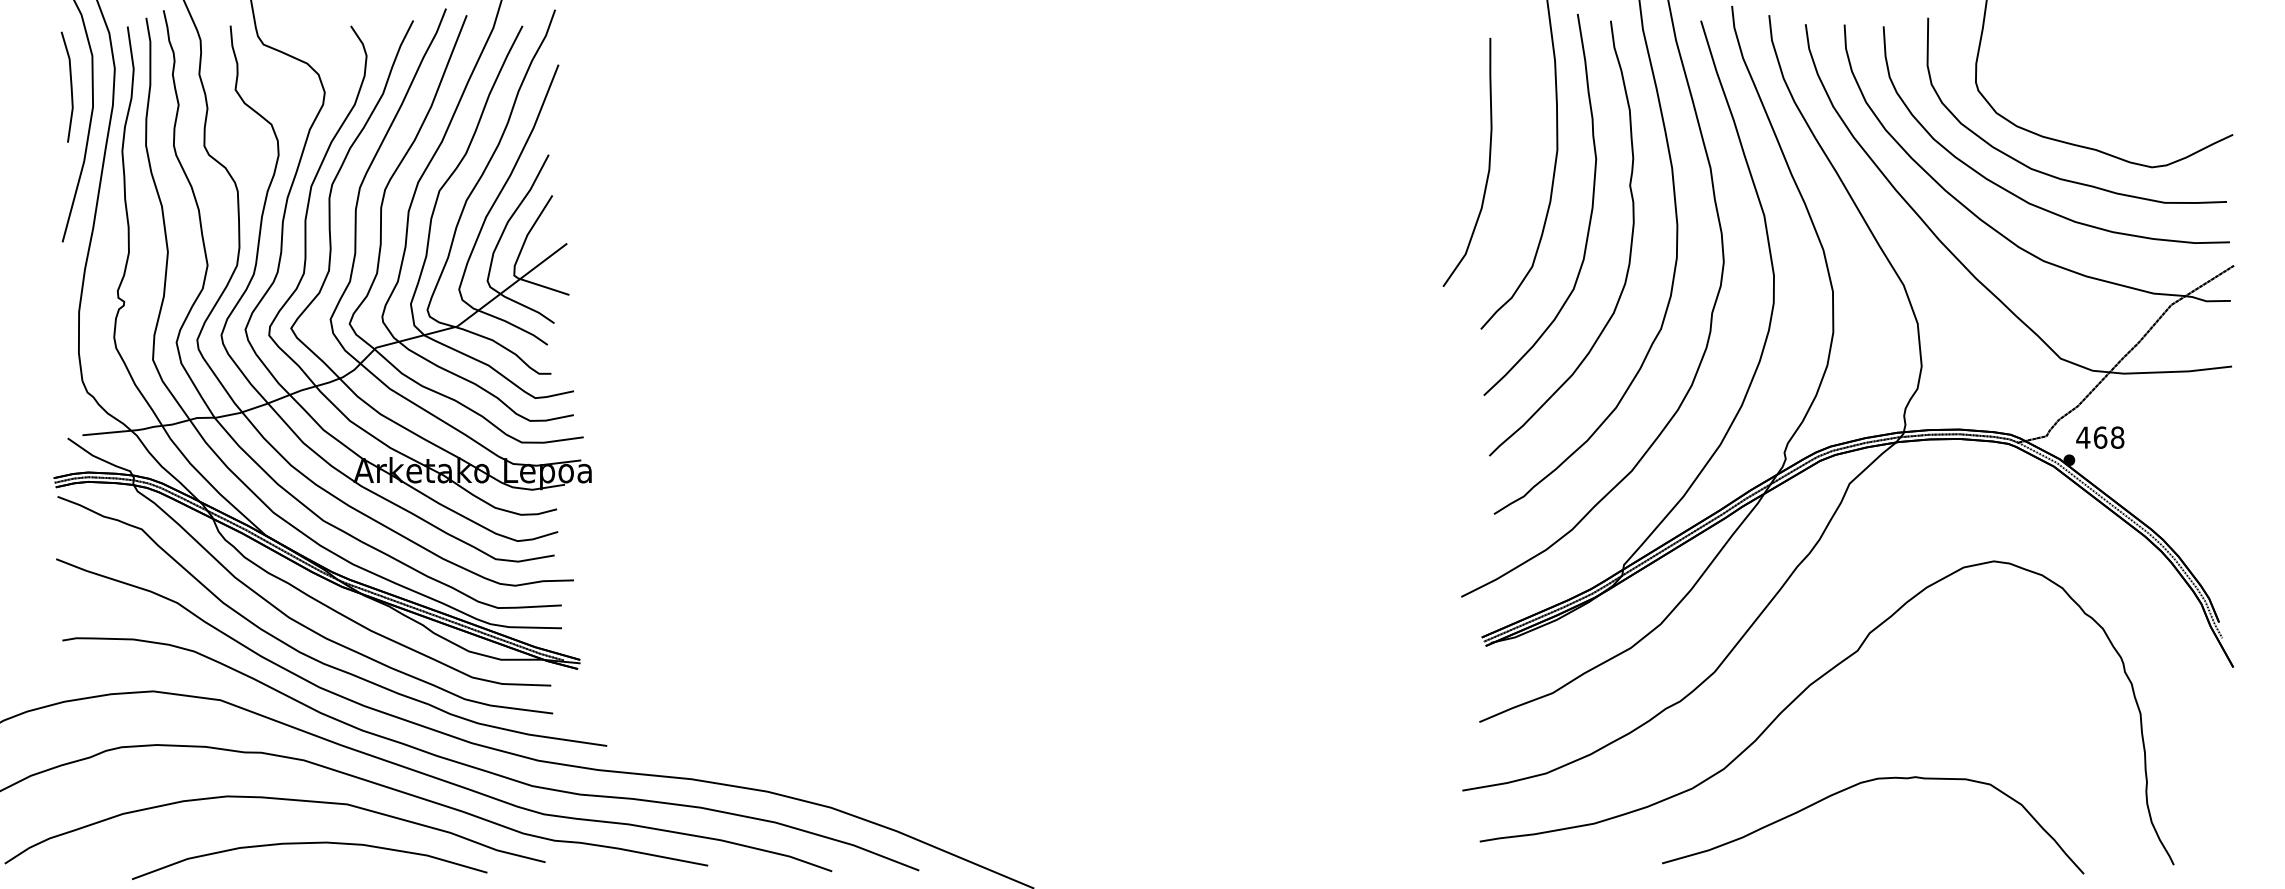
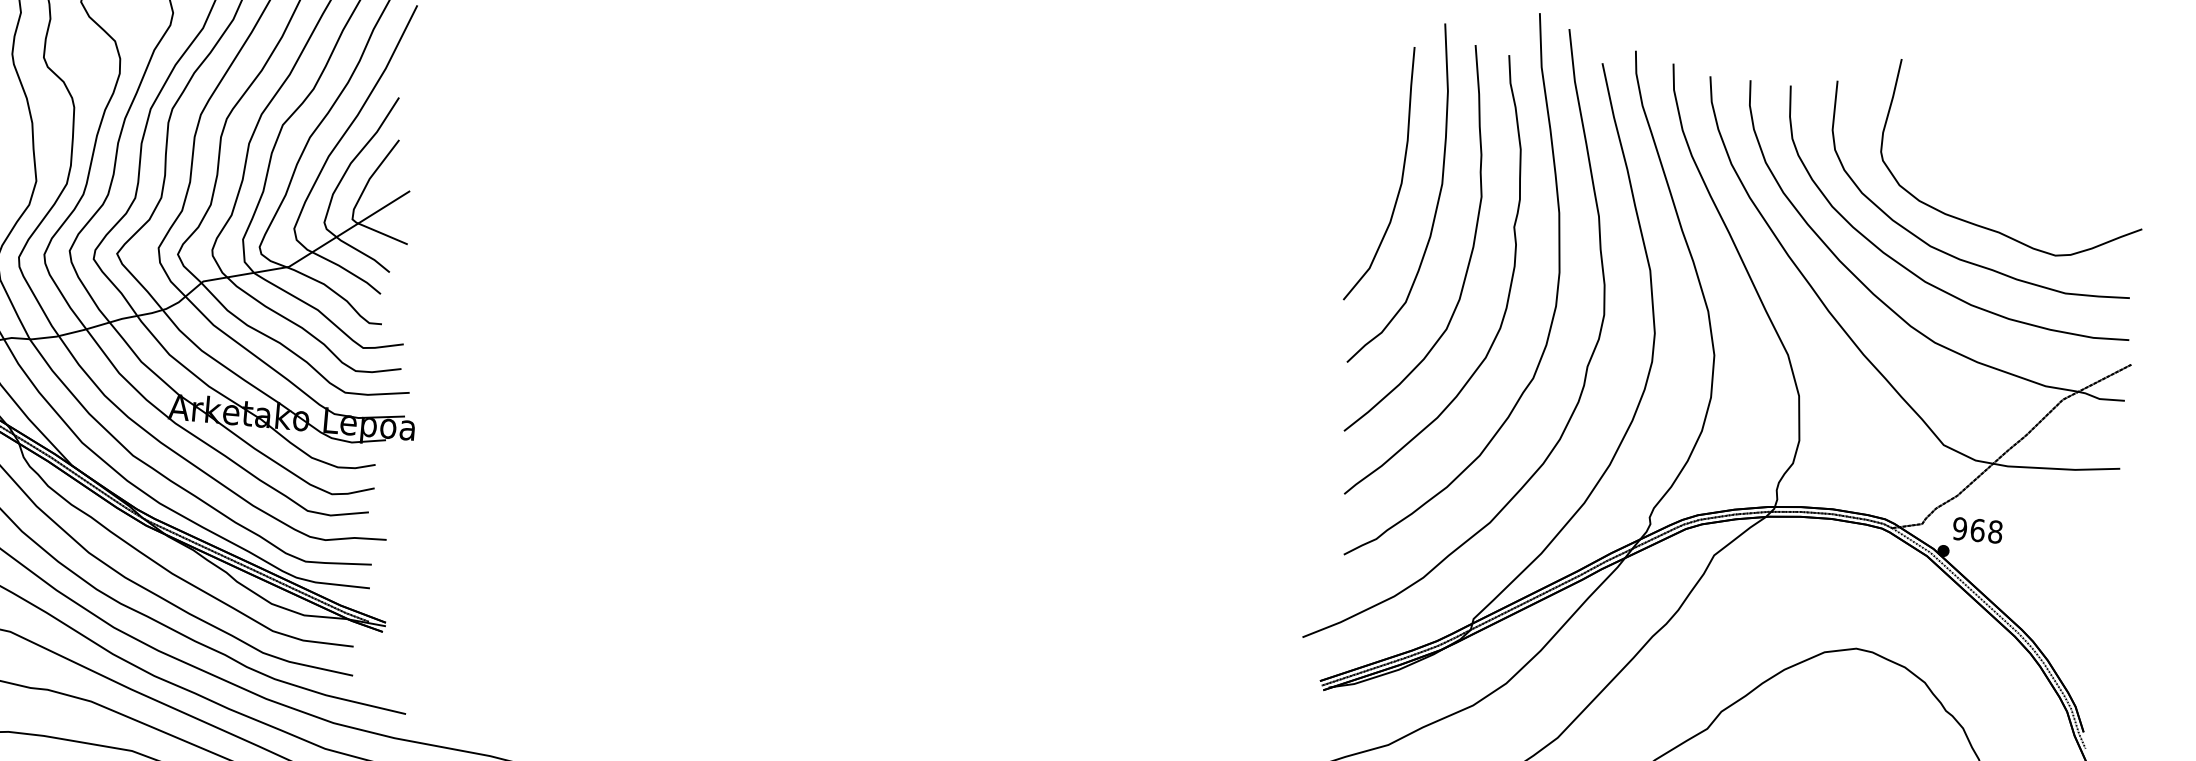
part: (1488, 161) -> (1401, 174), moved
text: (2083, 437) -> (1960, 528), 468 -> 968

